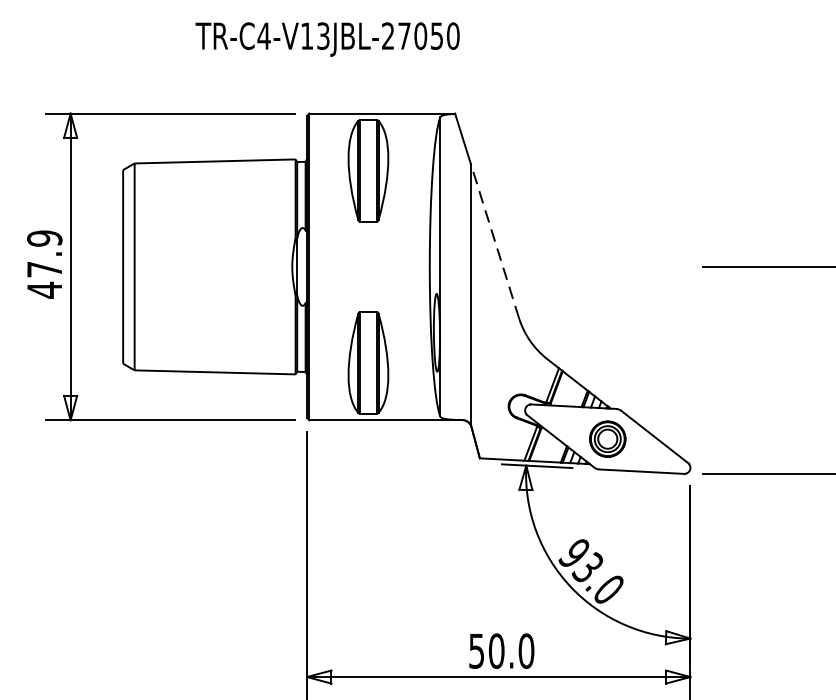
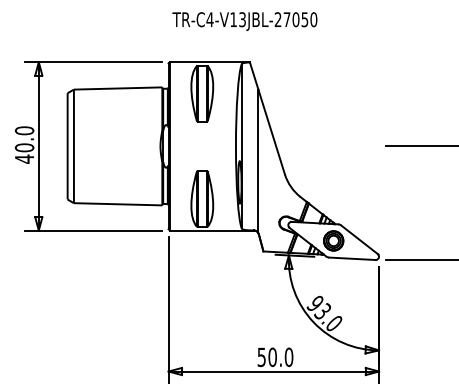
text: (326, 39) -> (244, 21), moved
line: (494, 239) -> (271, 131), dashed -> solid
text: (44, 254) -> (24, 139), 47.9 -> 40.0

